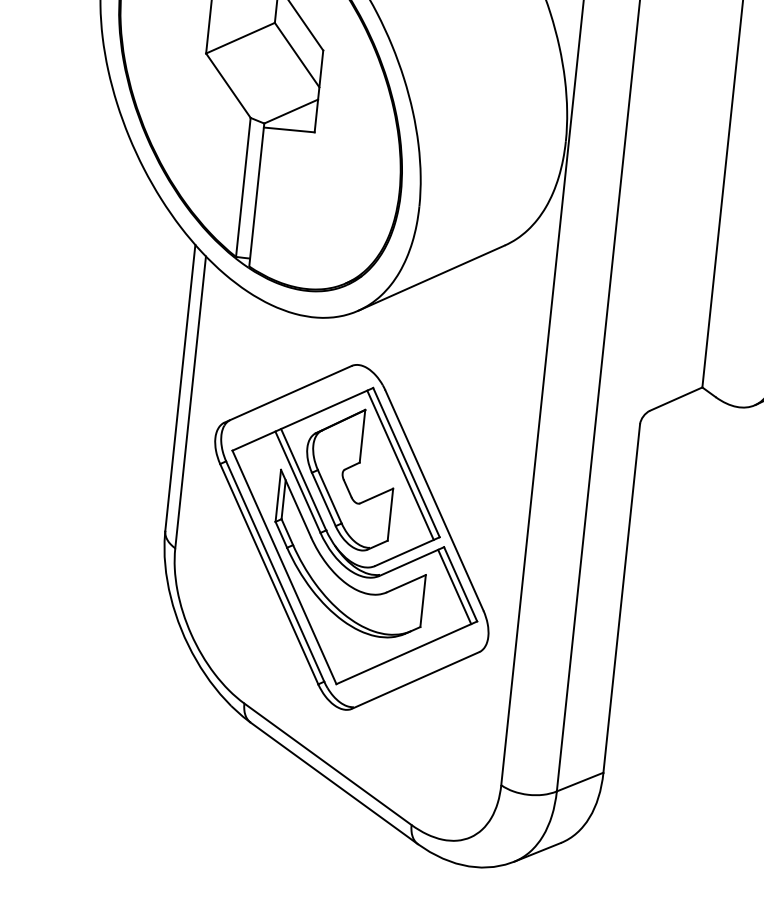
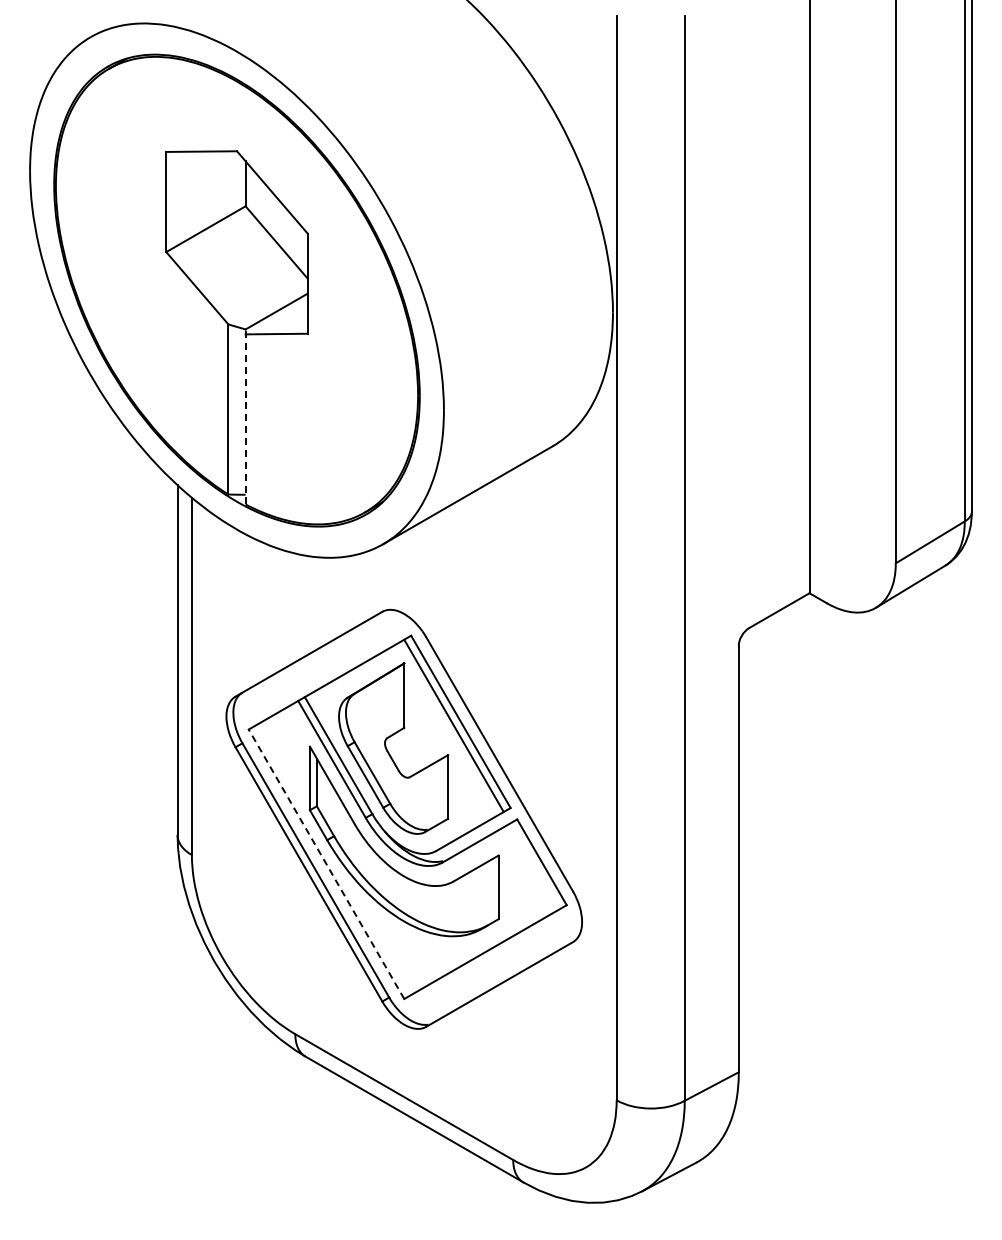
line: (256, 194) -> (245, 416), solid -> dashed
line: (284, 567) -> (326, 864), solid -> dashed
line: (454, 587) -> (534, 866), removed

